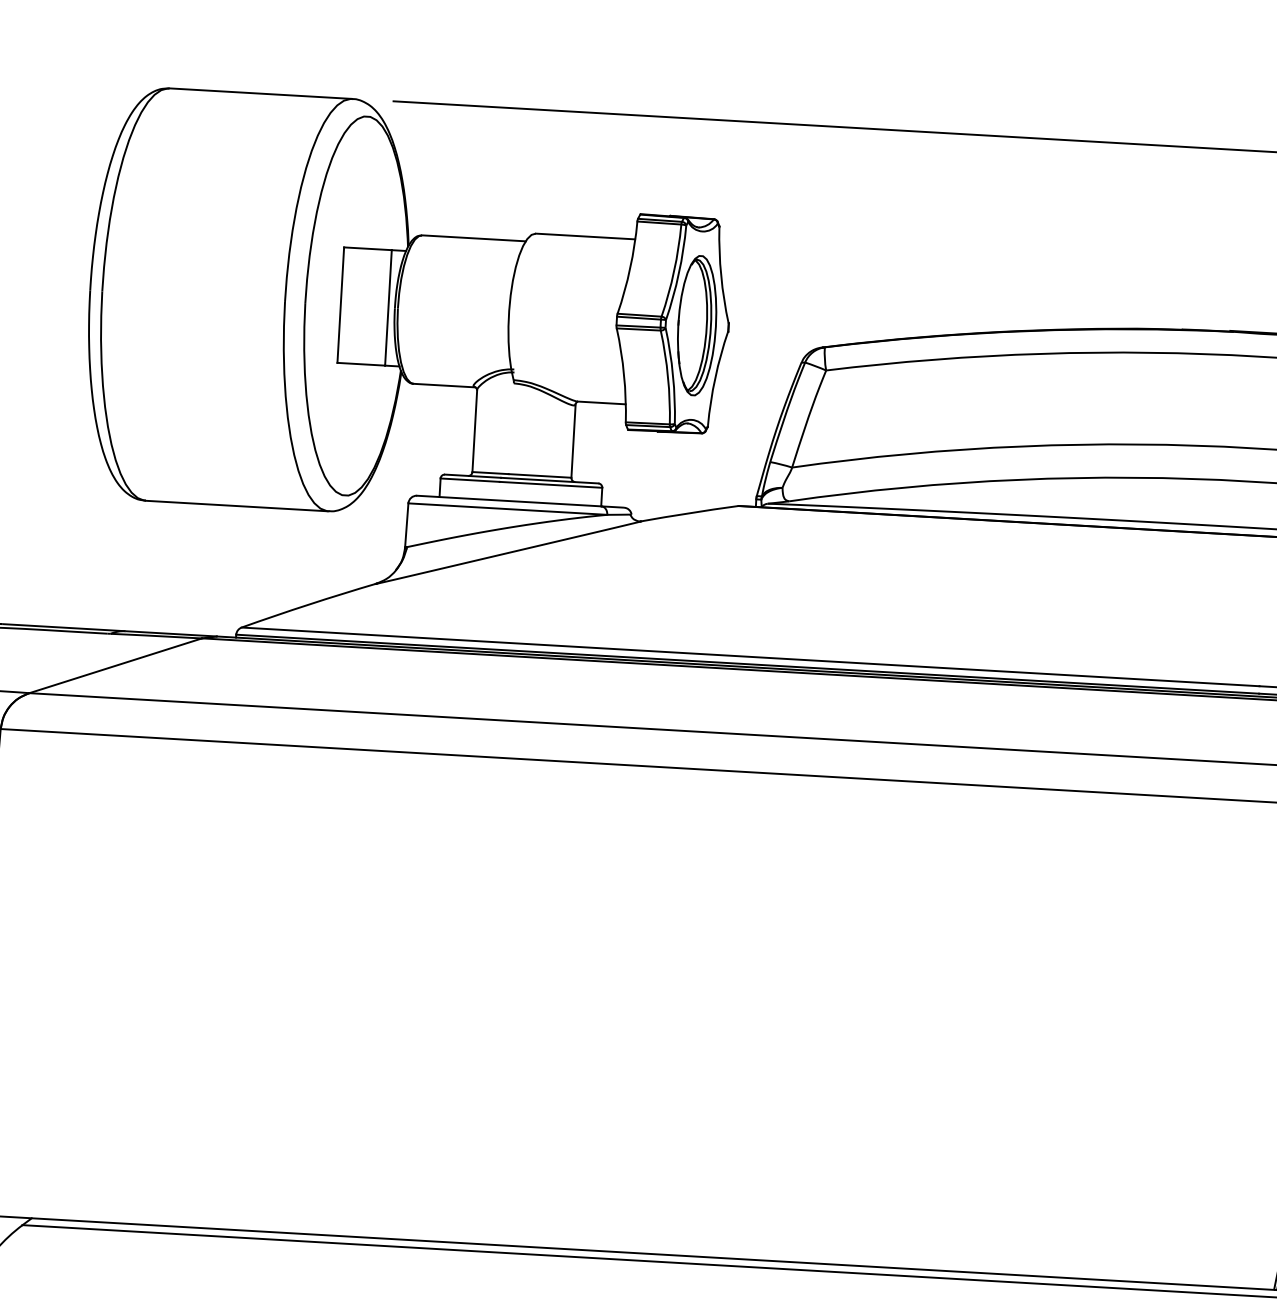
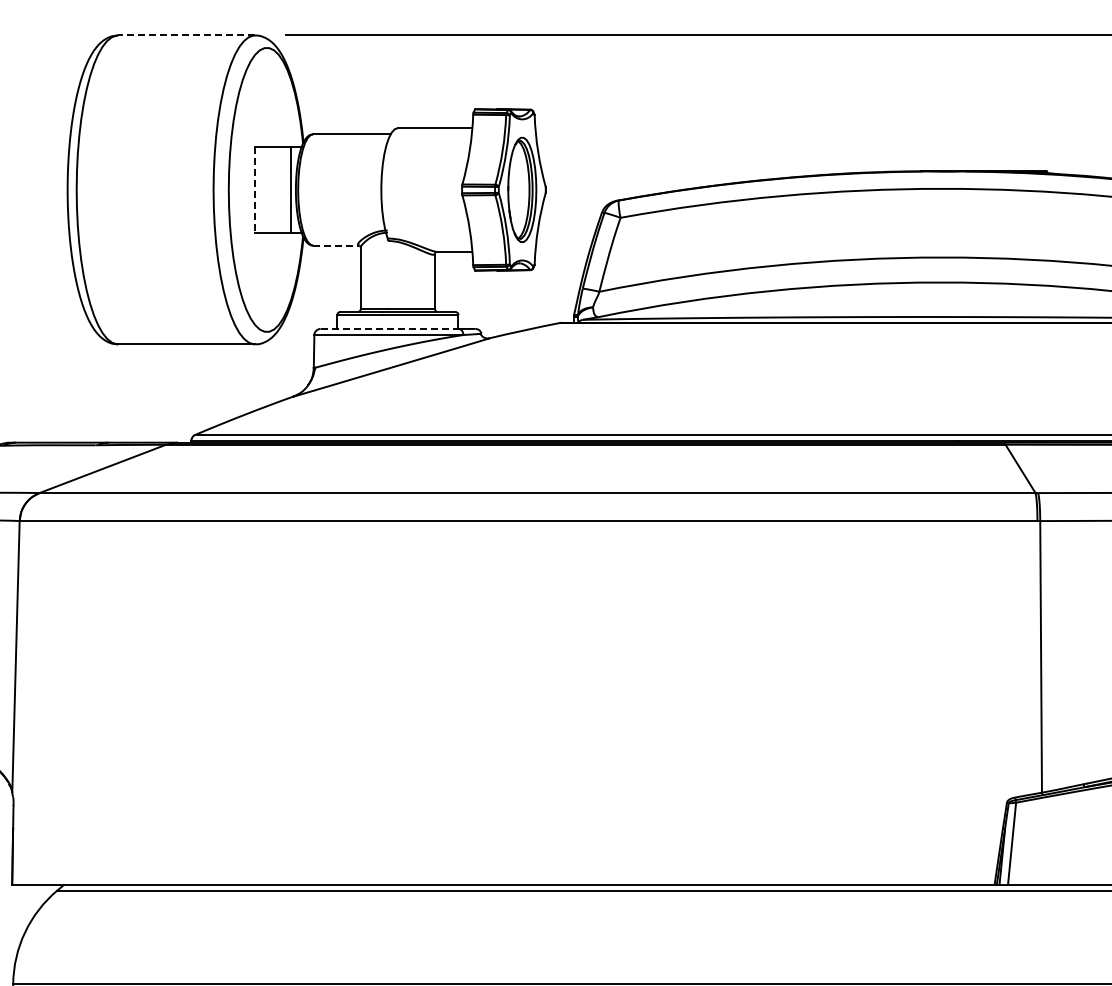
line: (260, 93) -> (186, 35), solid -> dashed
line: (340, 305) -> (255, 190), solid -> dashed
line: (444, 385) -> (336, 245), solid -> dashed
line: (509, 500) -> (389, 328), solid -> dashed

